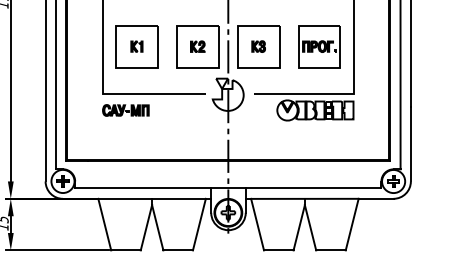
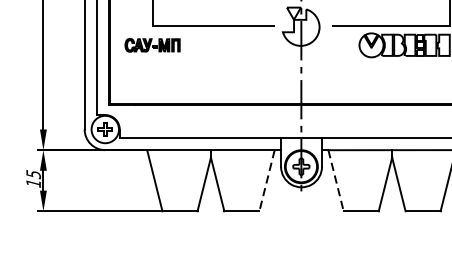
part: (125, 110) -> (152, 45), moved
line: (199, 224) -> (267, 180), solid -> dashed
line: (257, 224) -> (335, 180), solid -> dashed

